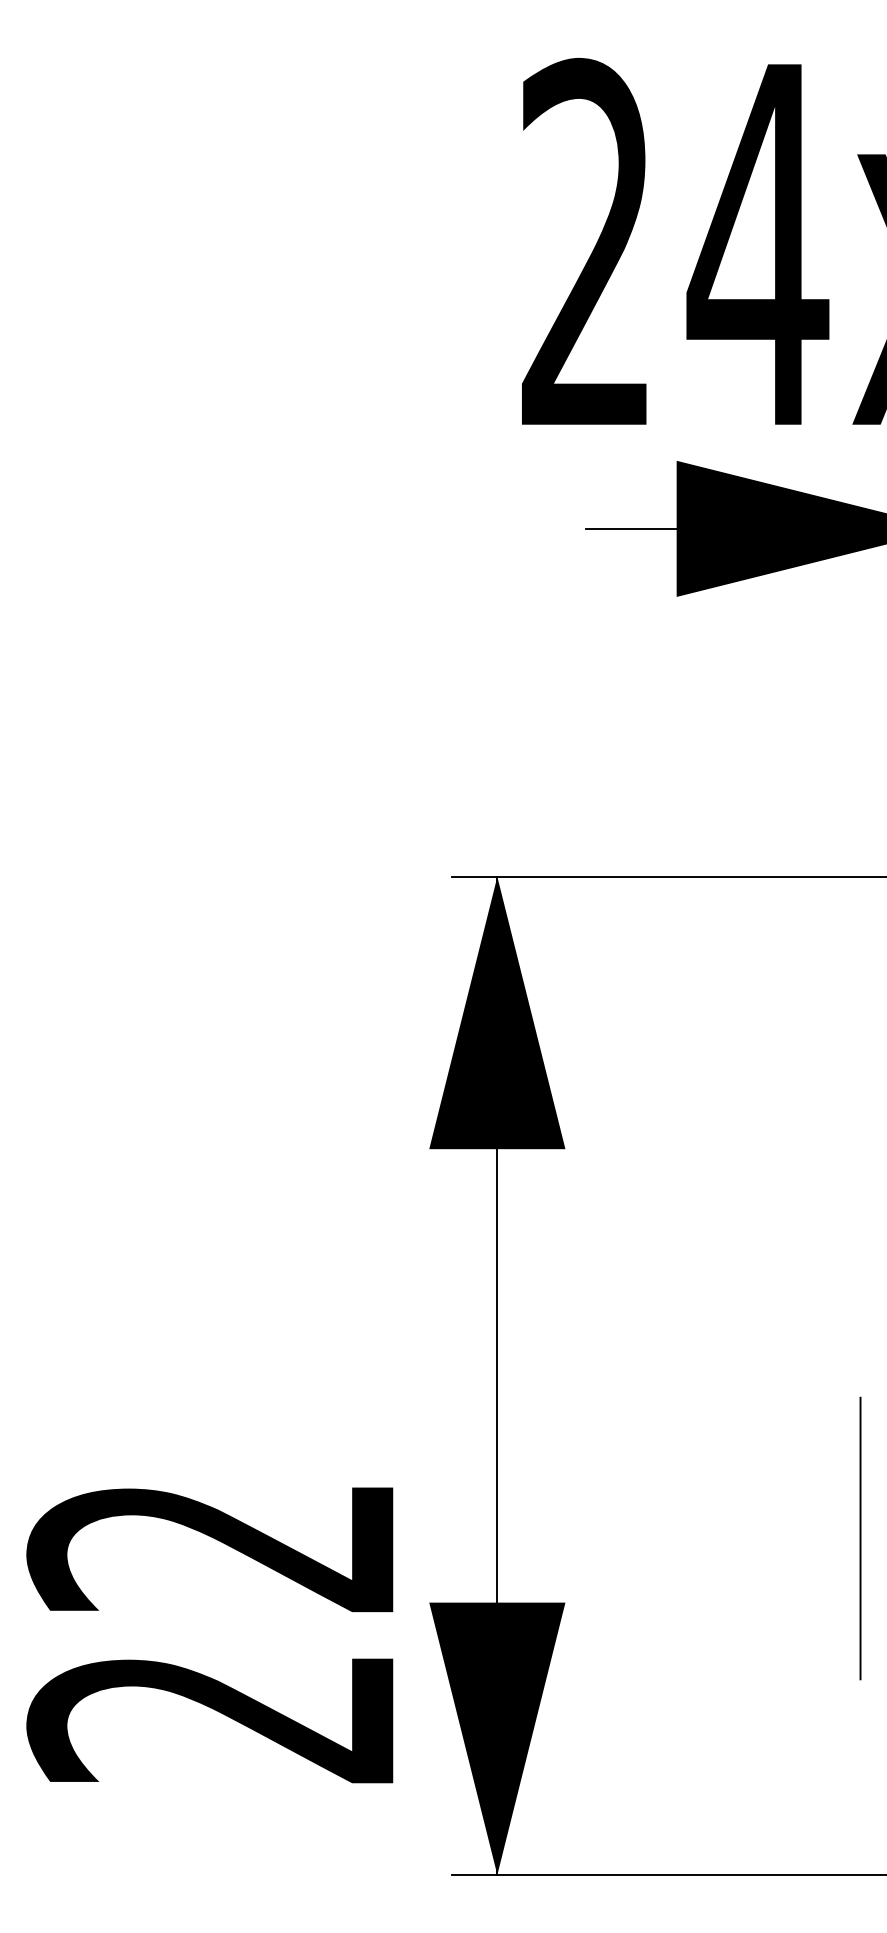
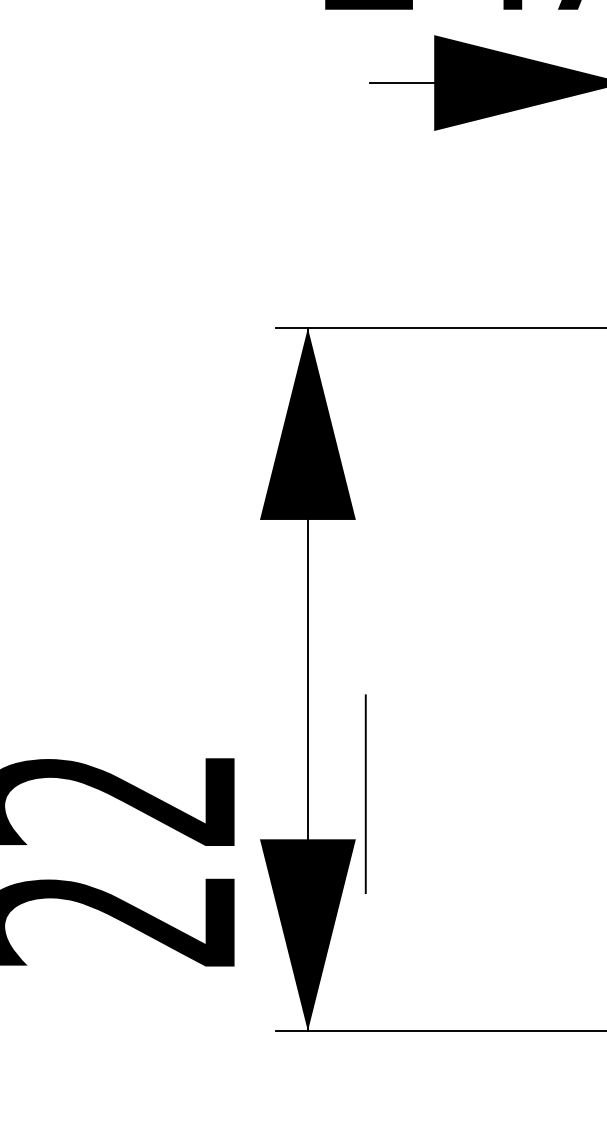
line: (860, 1538) -> (365, 794), moved

